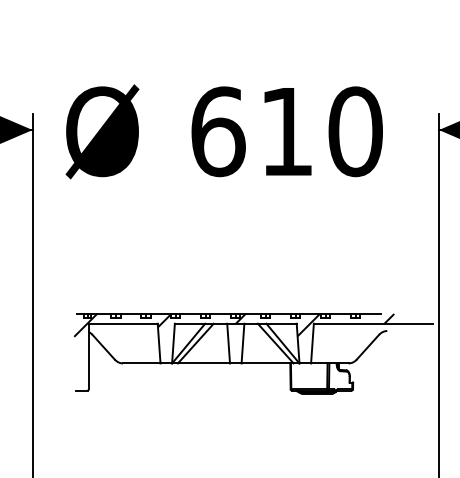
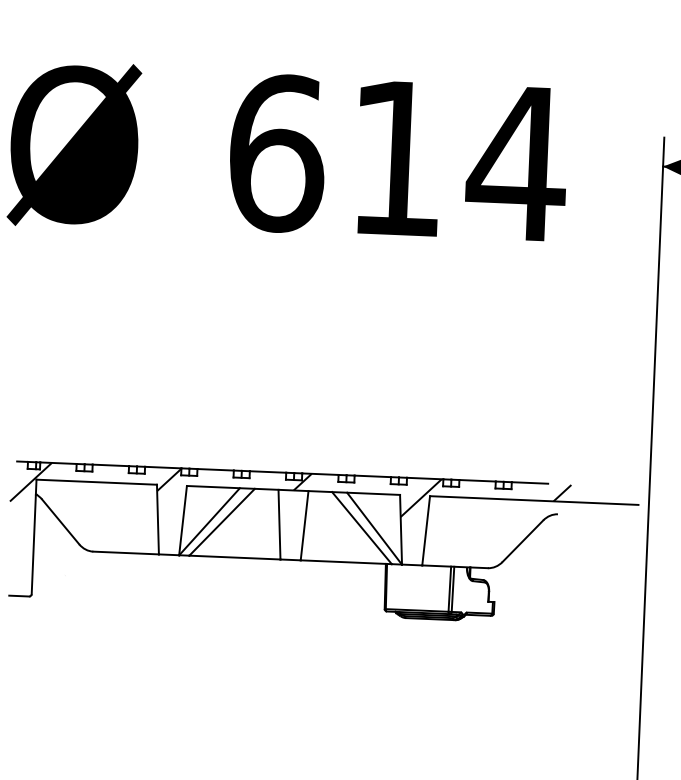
text: (355, 131) -> (516, 162), 610 -> 614

